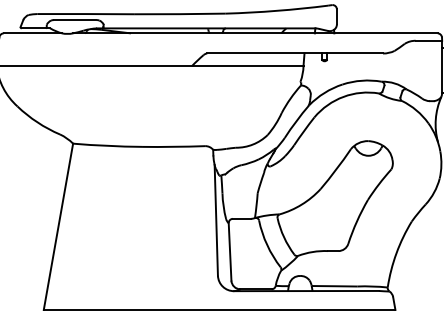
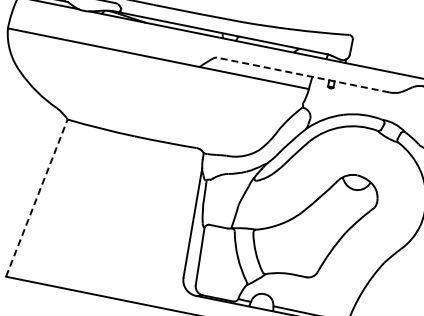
line: (295, 53) -> (303, 75), solid -> dashed
line: (58, 226) -> (36, 197), solid -> dashed

